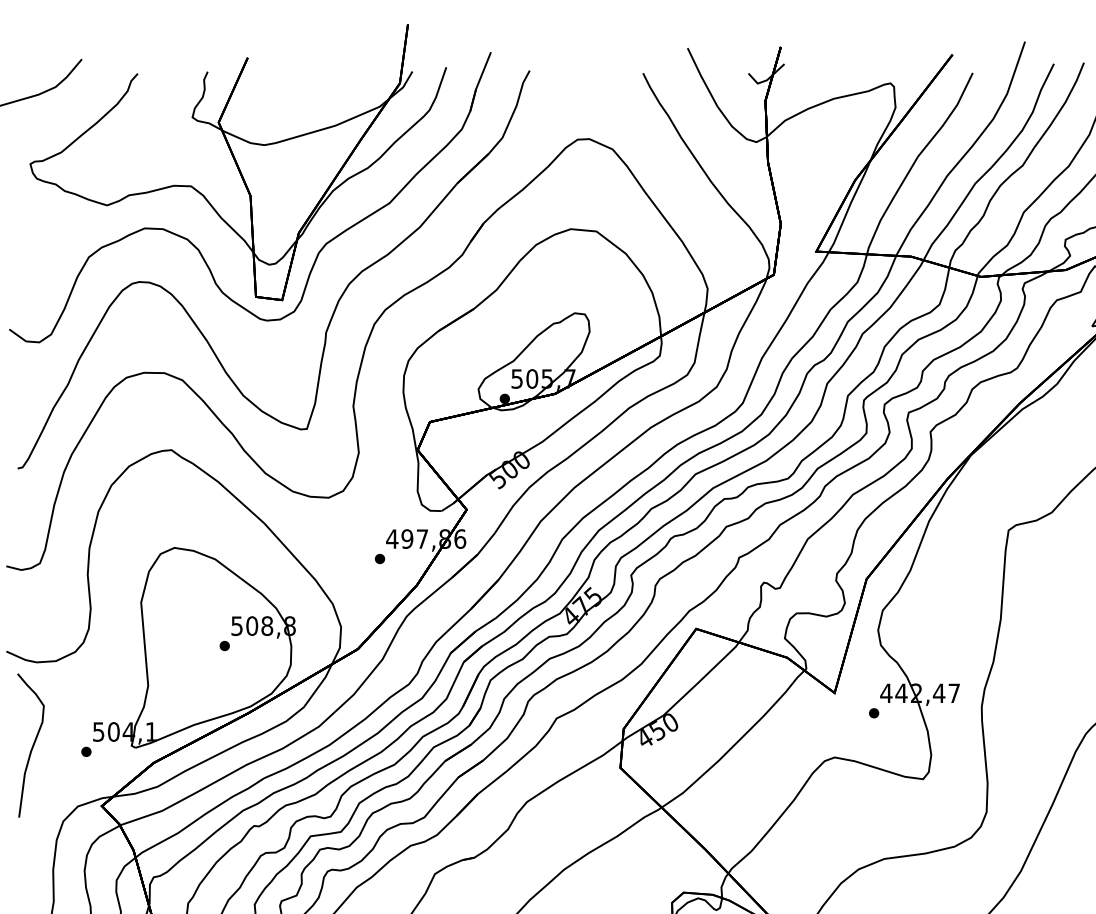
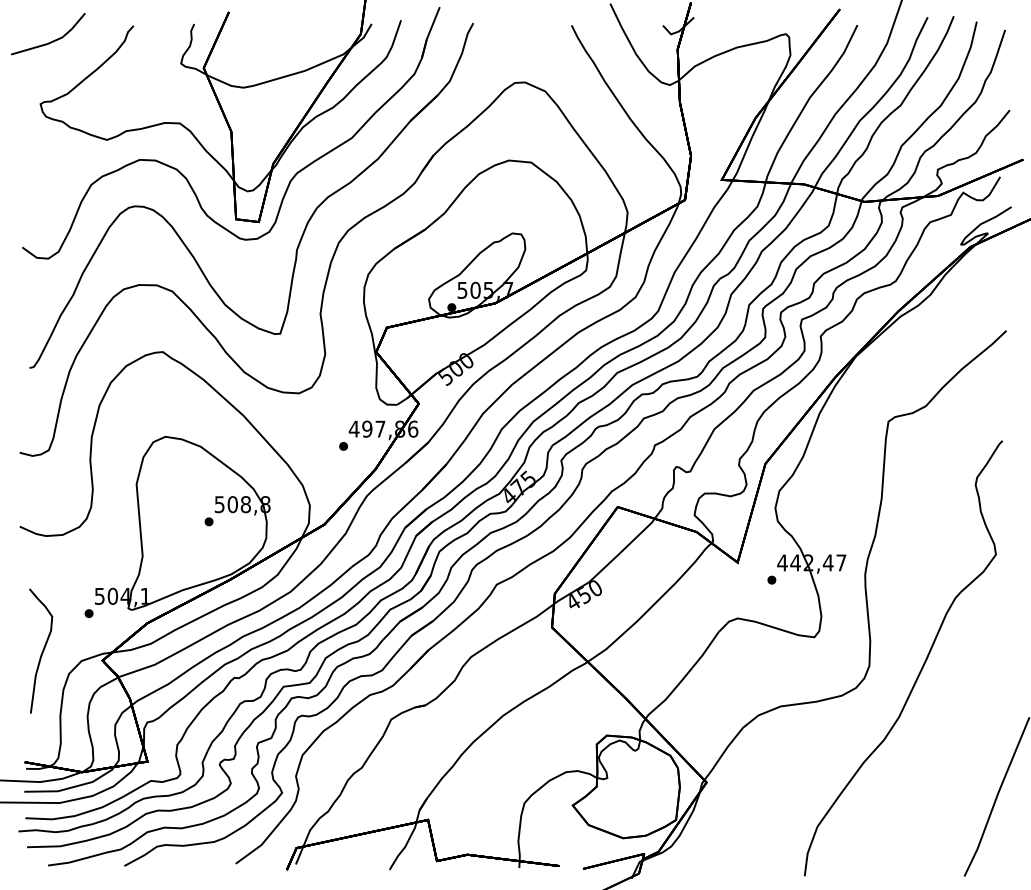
curve: (32, 744) -> (42, 650), moved

